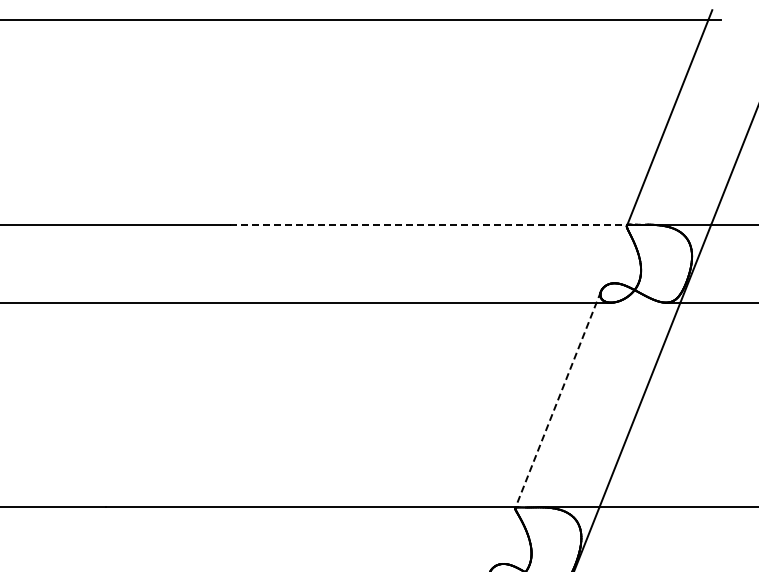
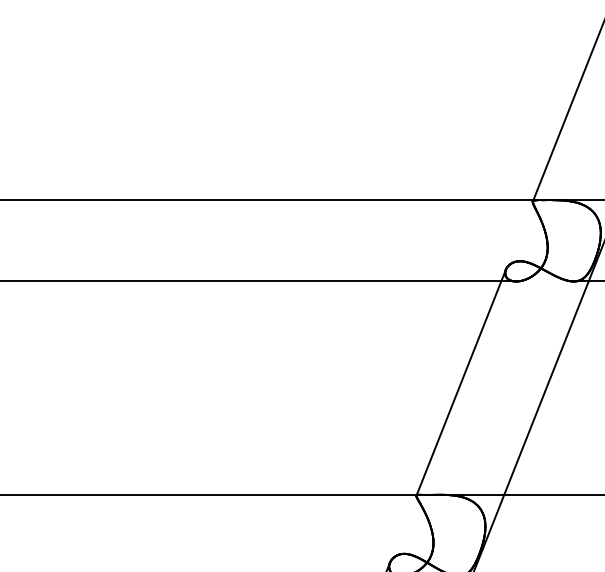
line: (431, 224) -> (329, 199), dashed -> solid
line: (558, 399) -> (461, 382), dashed -> solid

